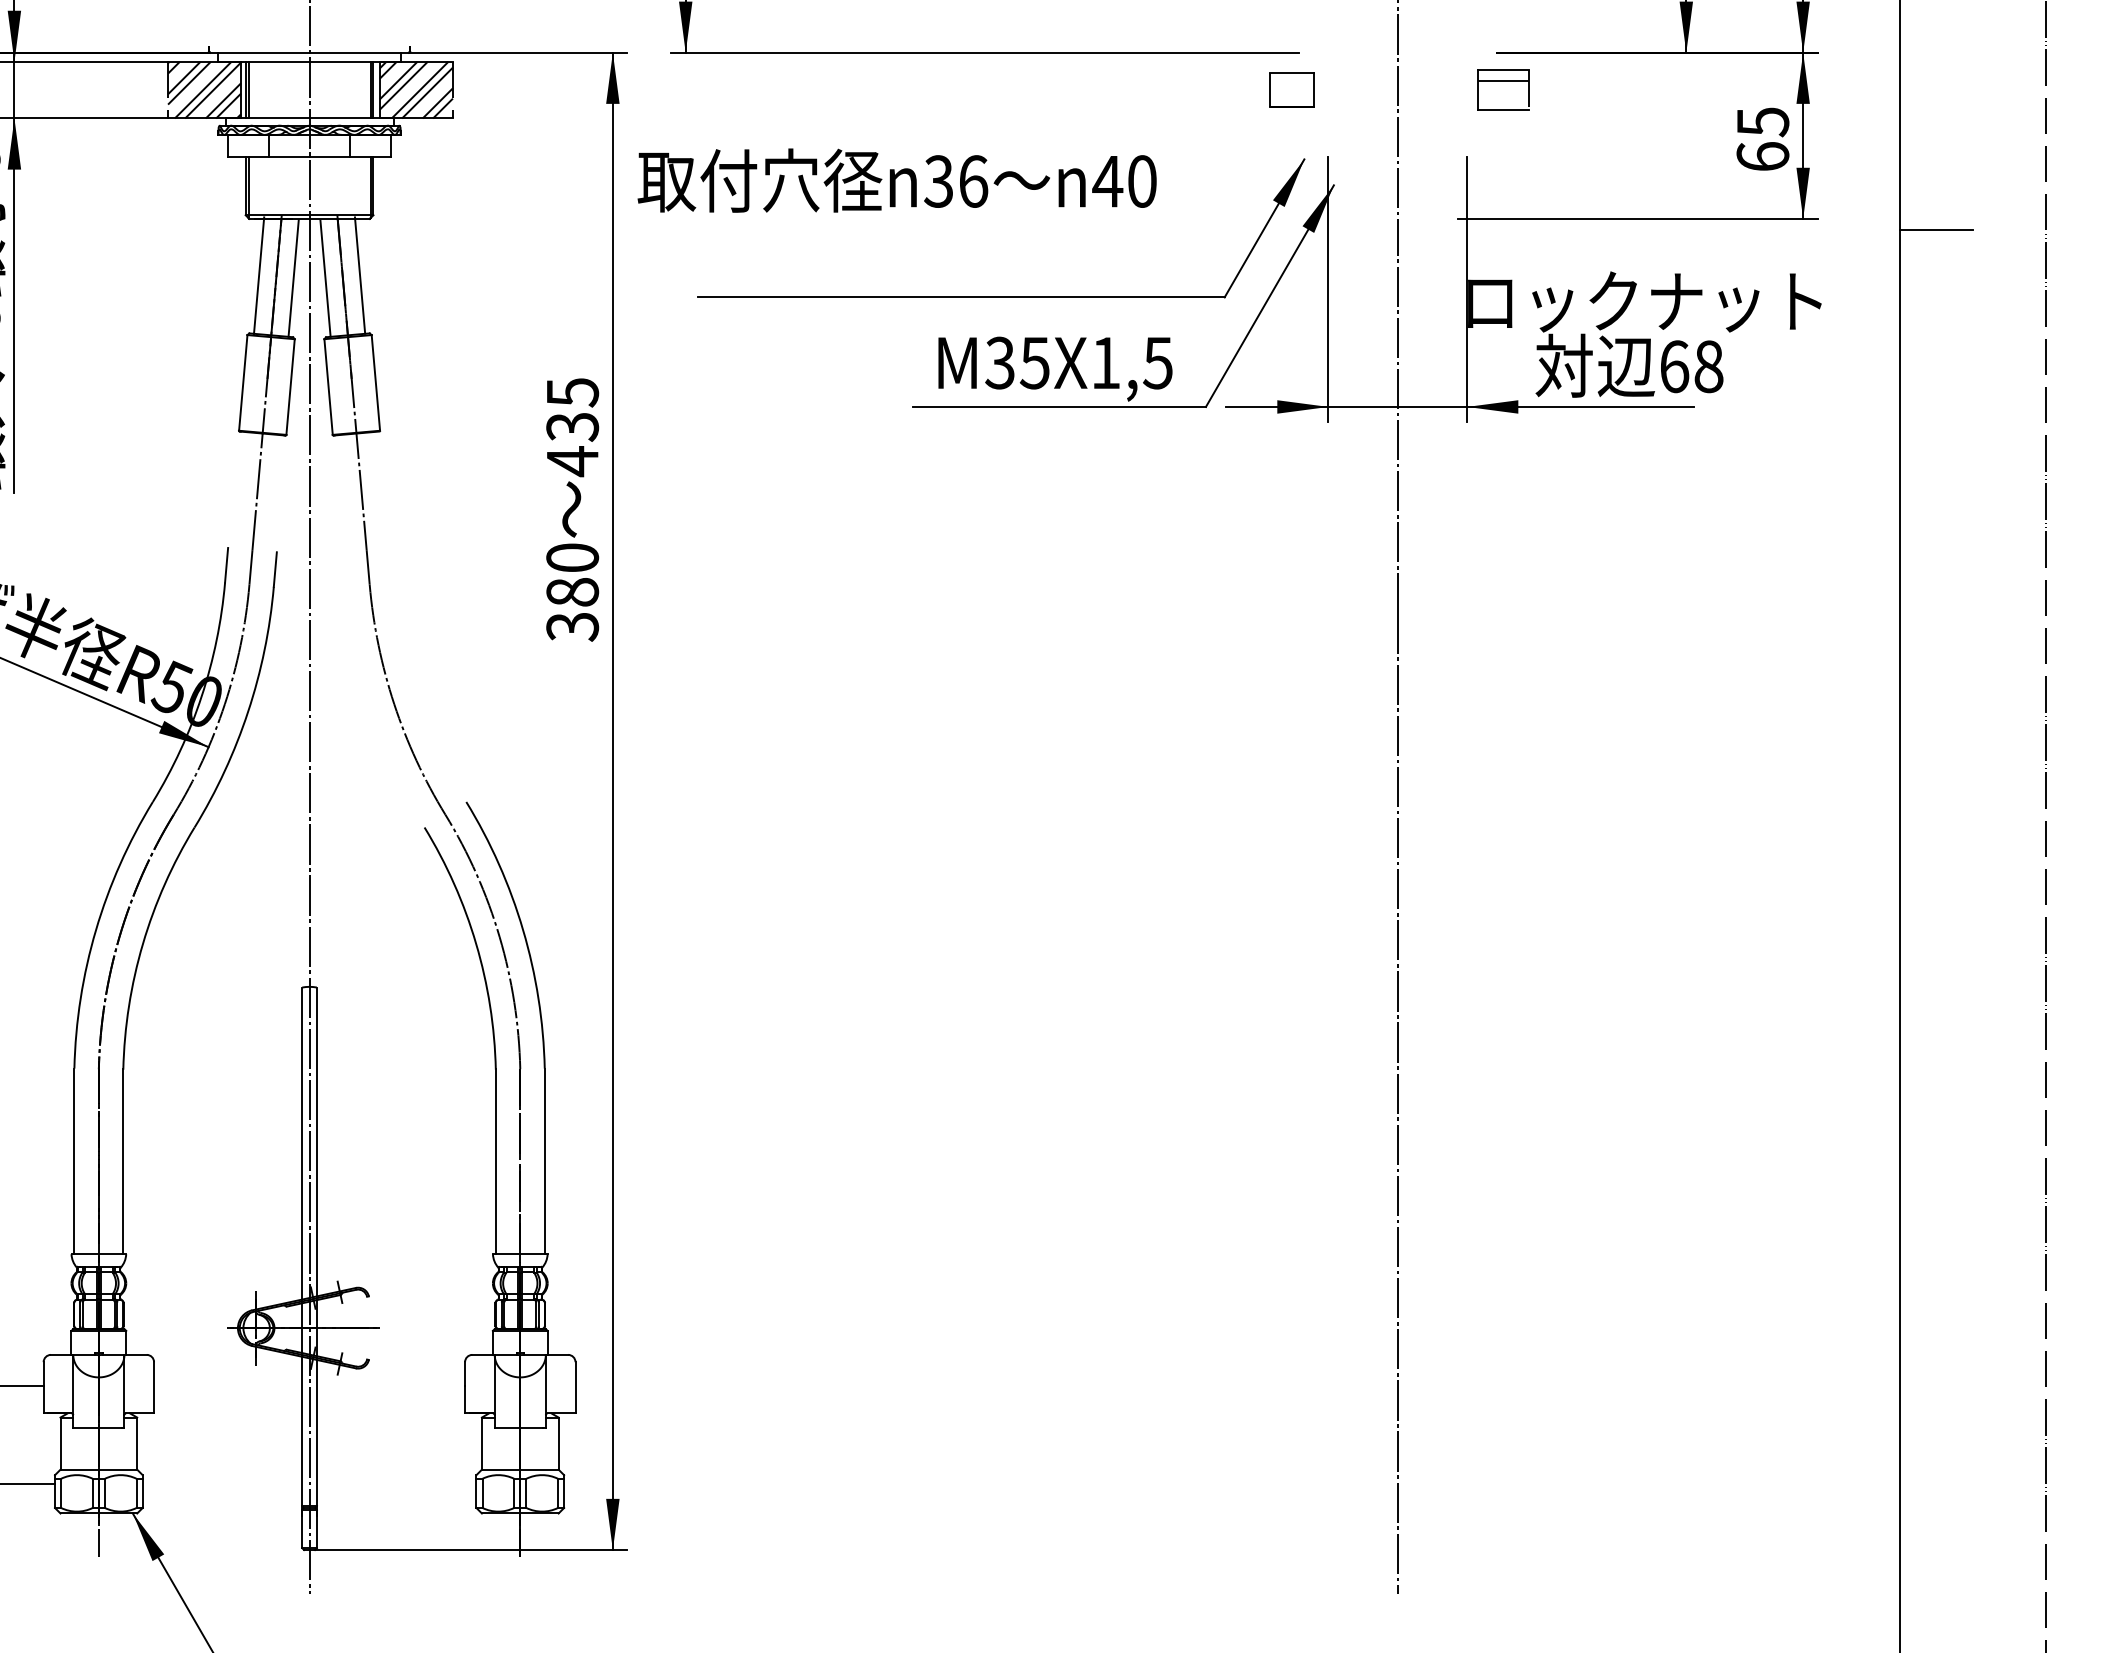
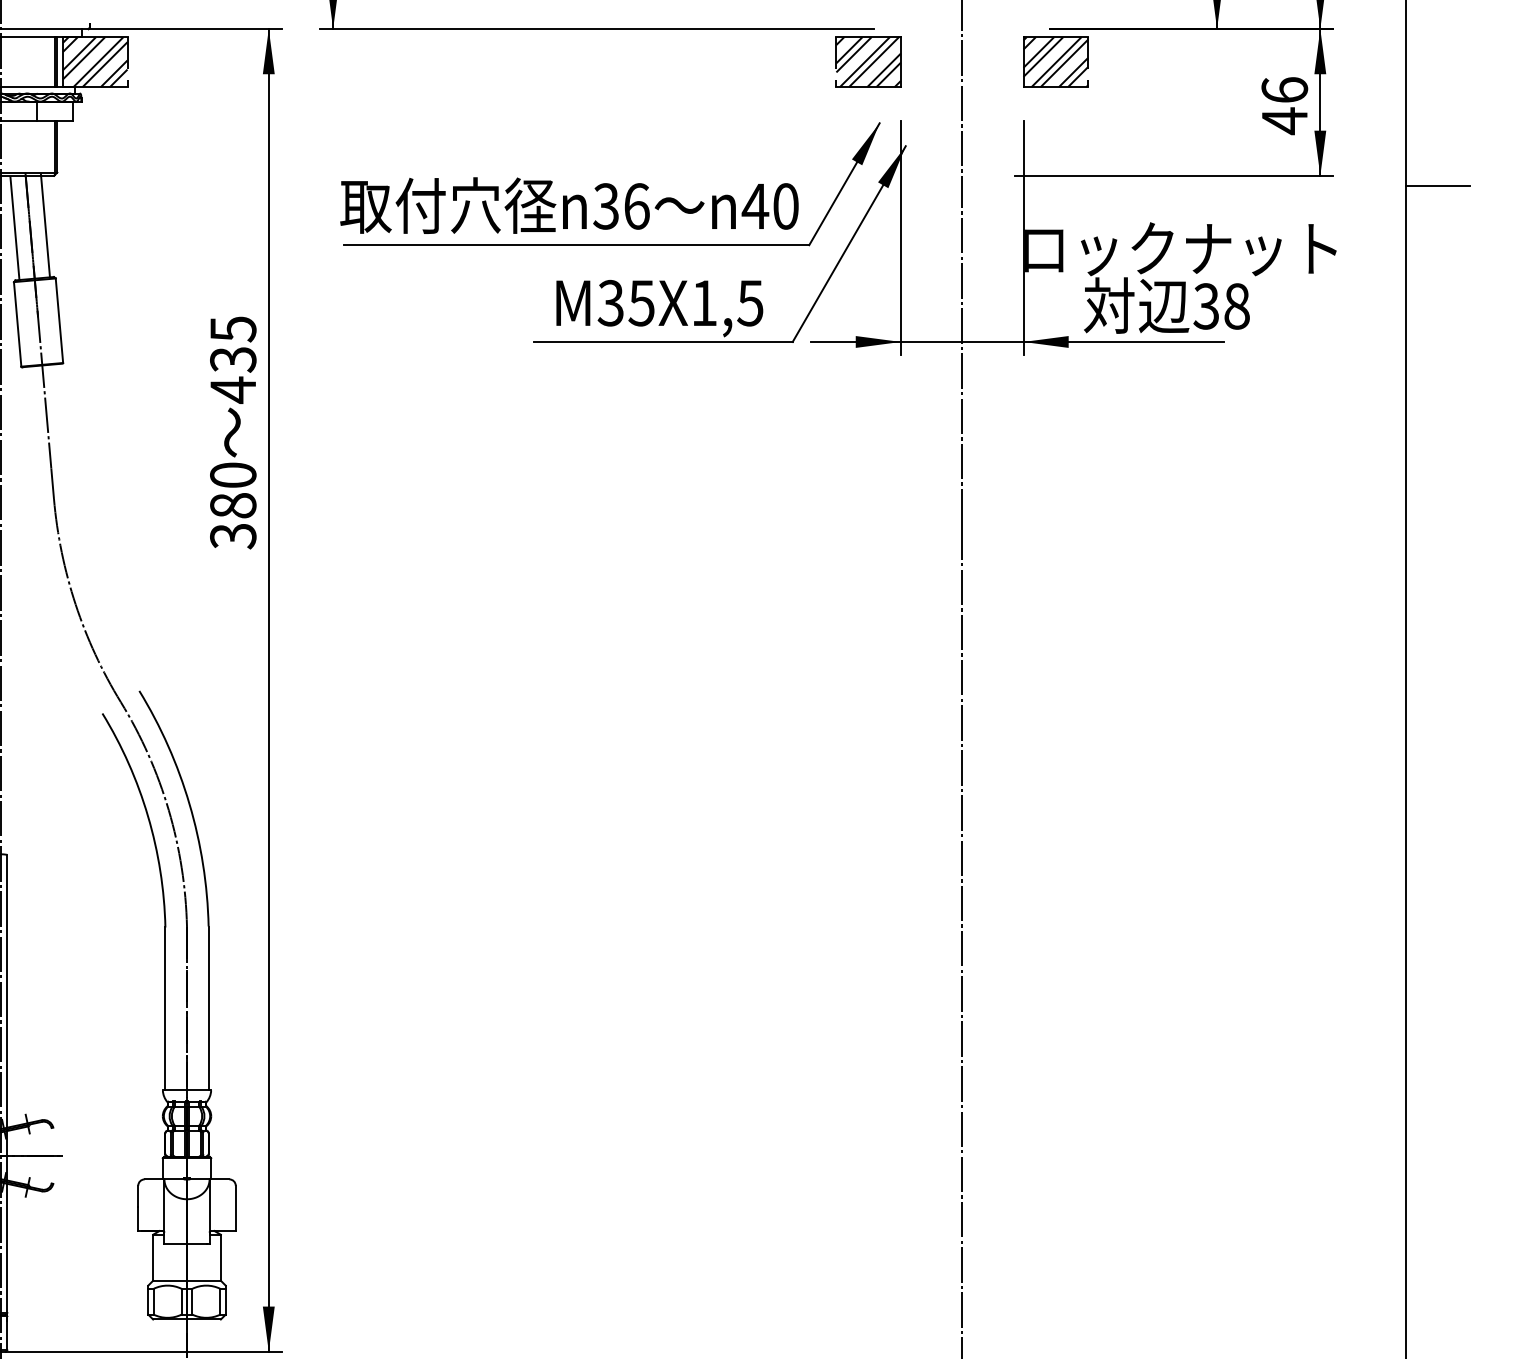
part: (1291, 89) -> (868, 61), size x1.67
part: (1503, 89) -> (1055, 61), size x1.43
text: (1762, 139) -> (1284, 105), 65 -> 46
text: (896, 180) -> (568, 205), moved
text: (1674, 366) -> (1206, 306), 68 -> 38

